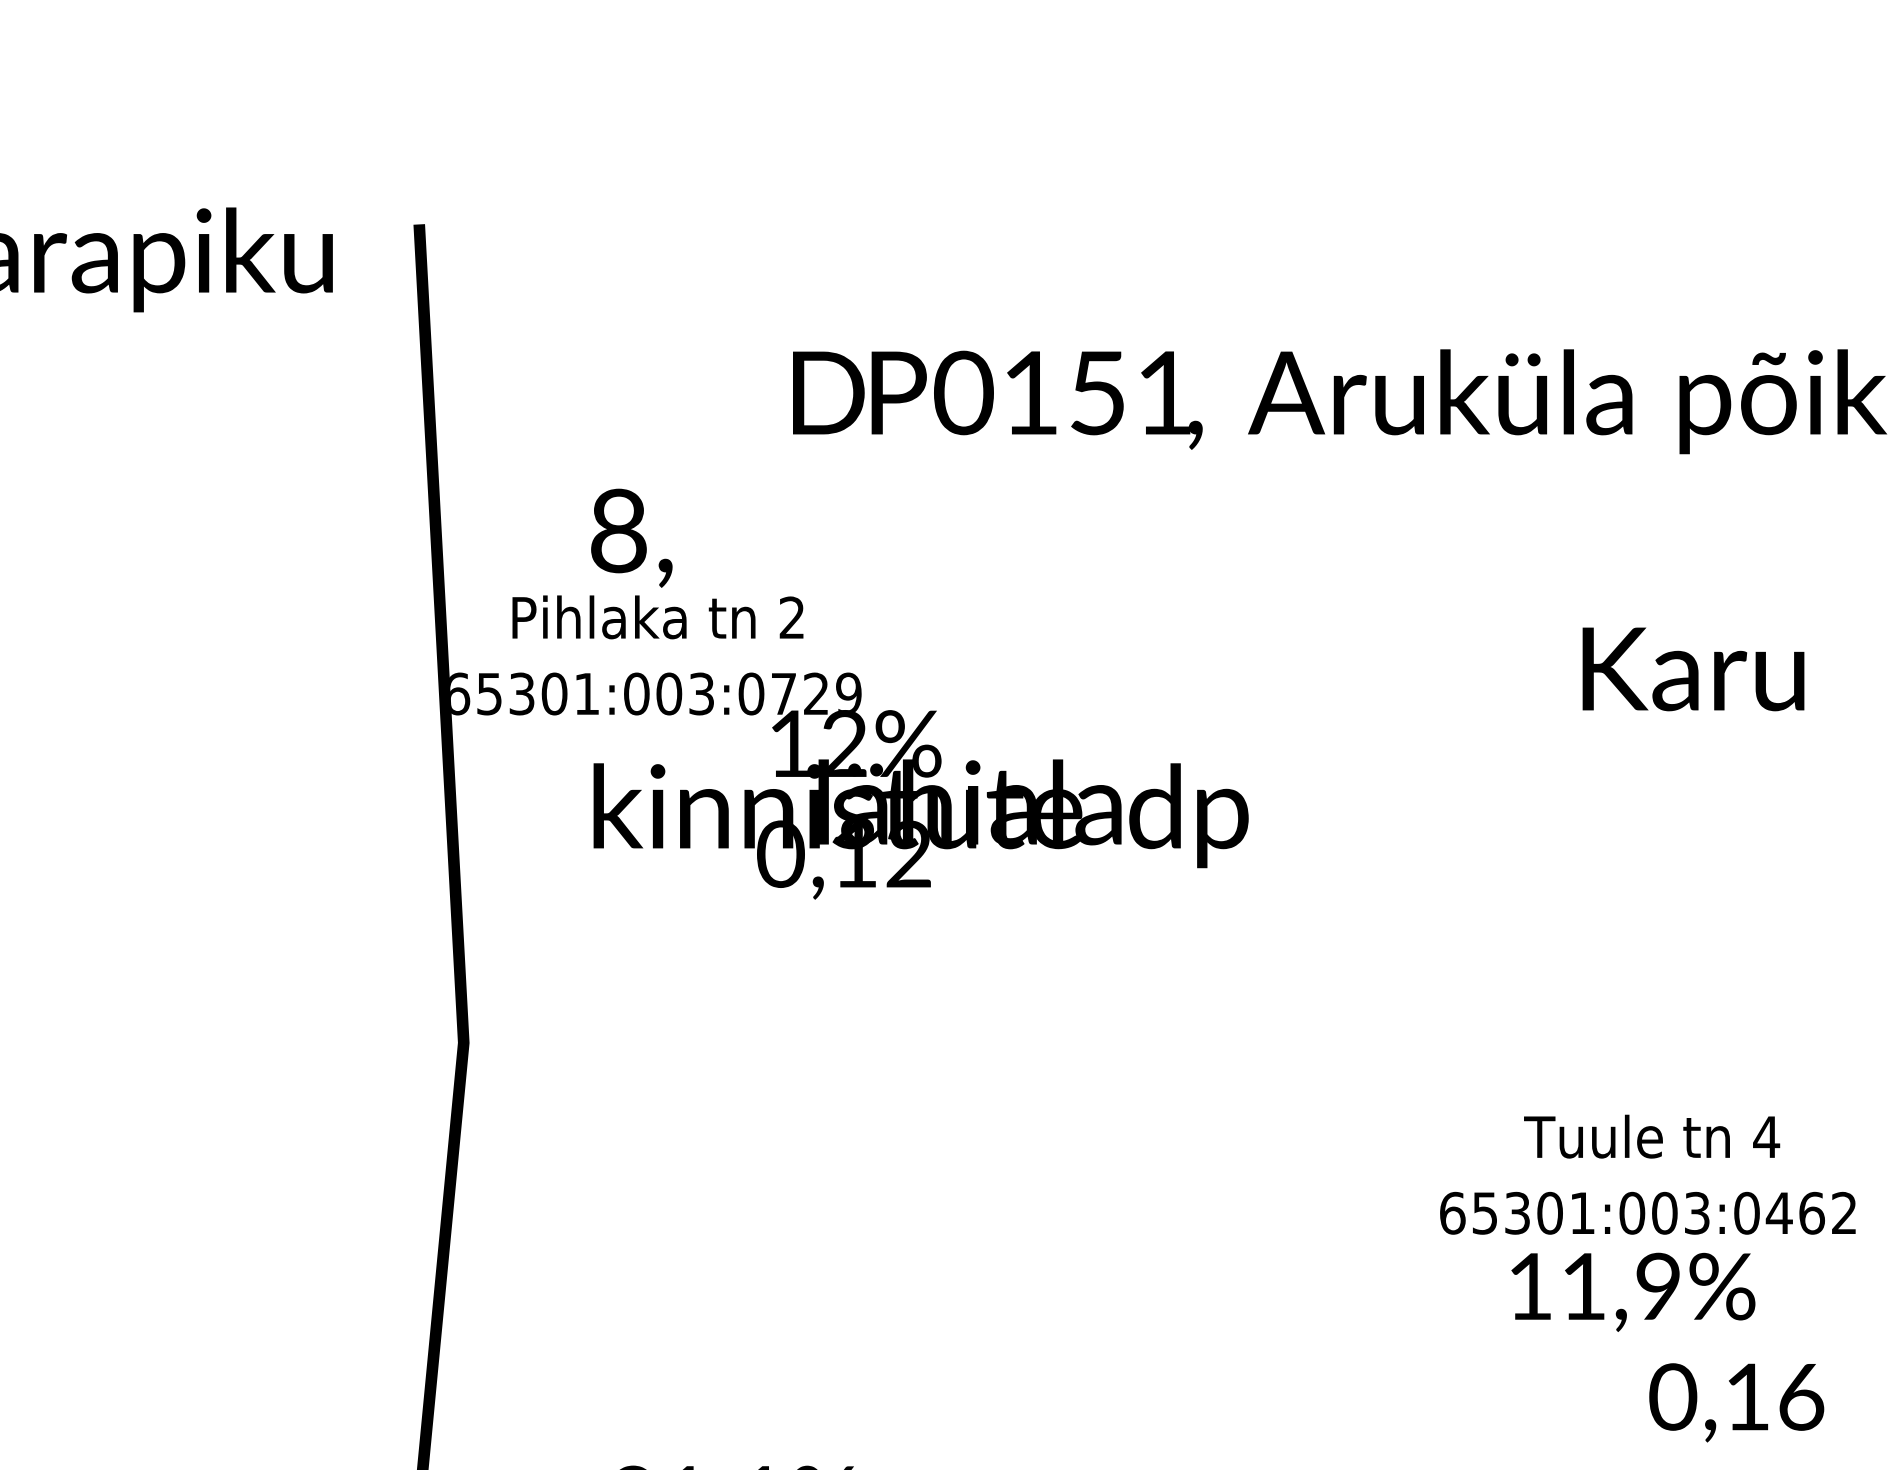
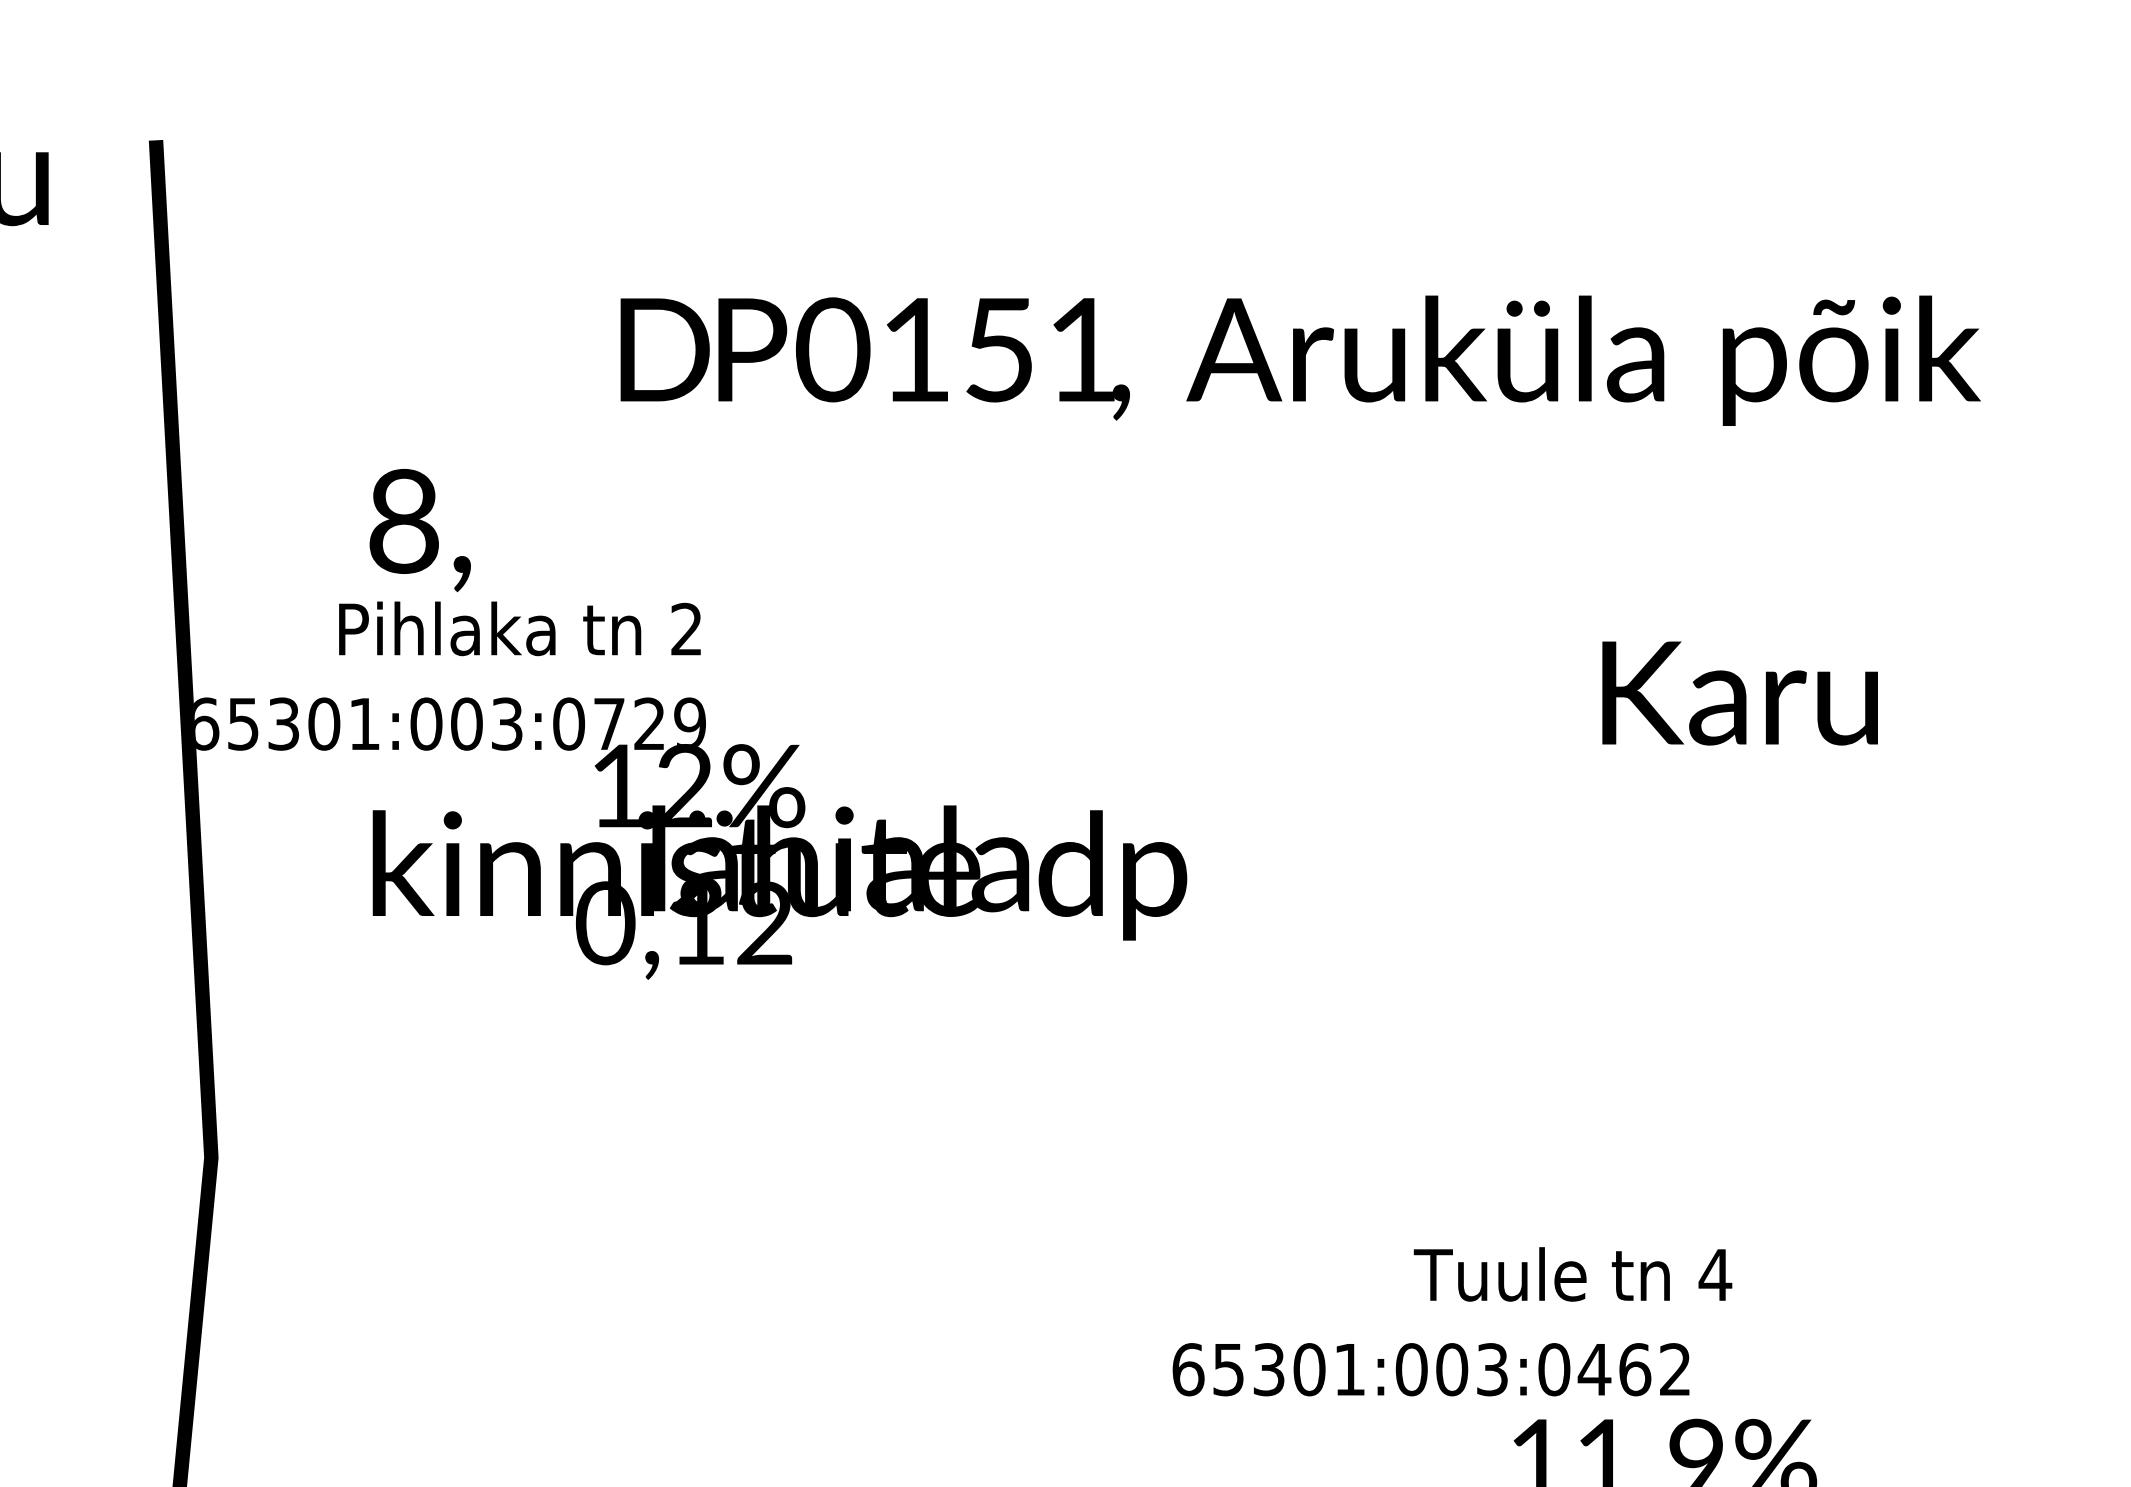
text: (657, 617) -> (519, 628), moved
text: (1652, 1136) -> (1573, 1274), moved
text: (1647, 1212) -> (1430, 1368), moved

